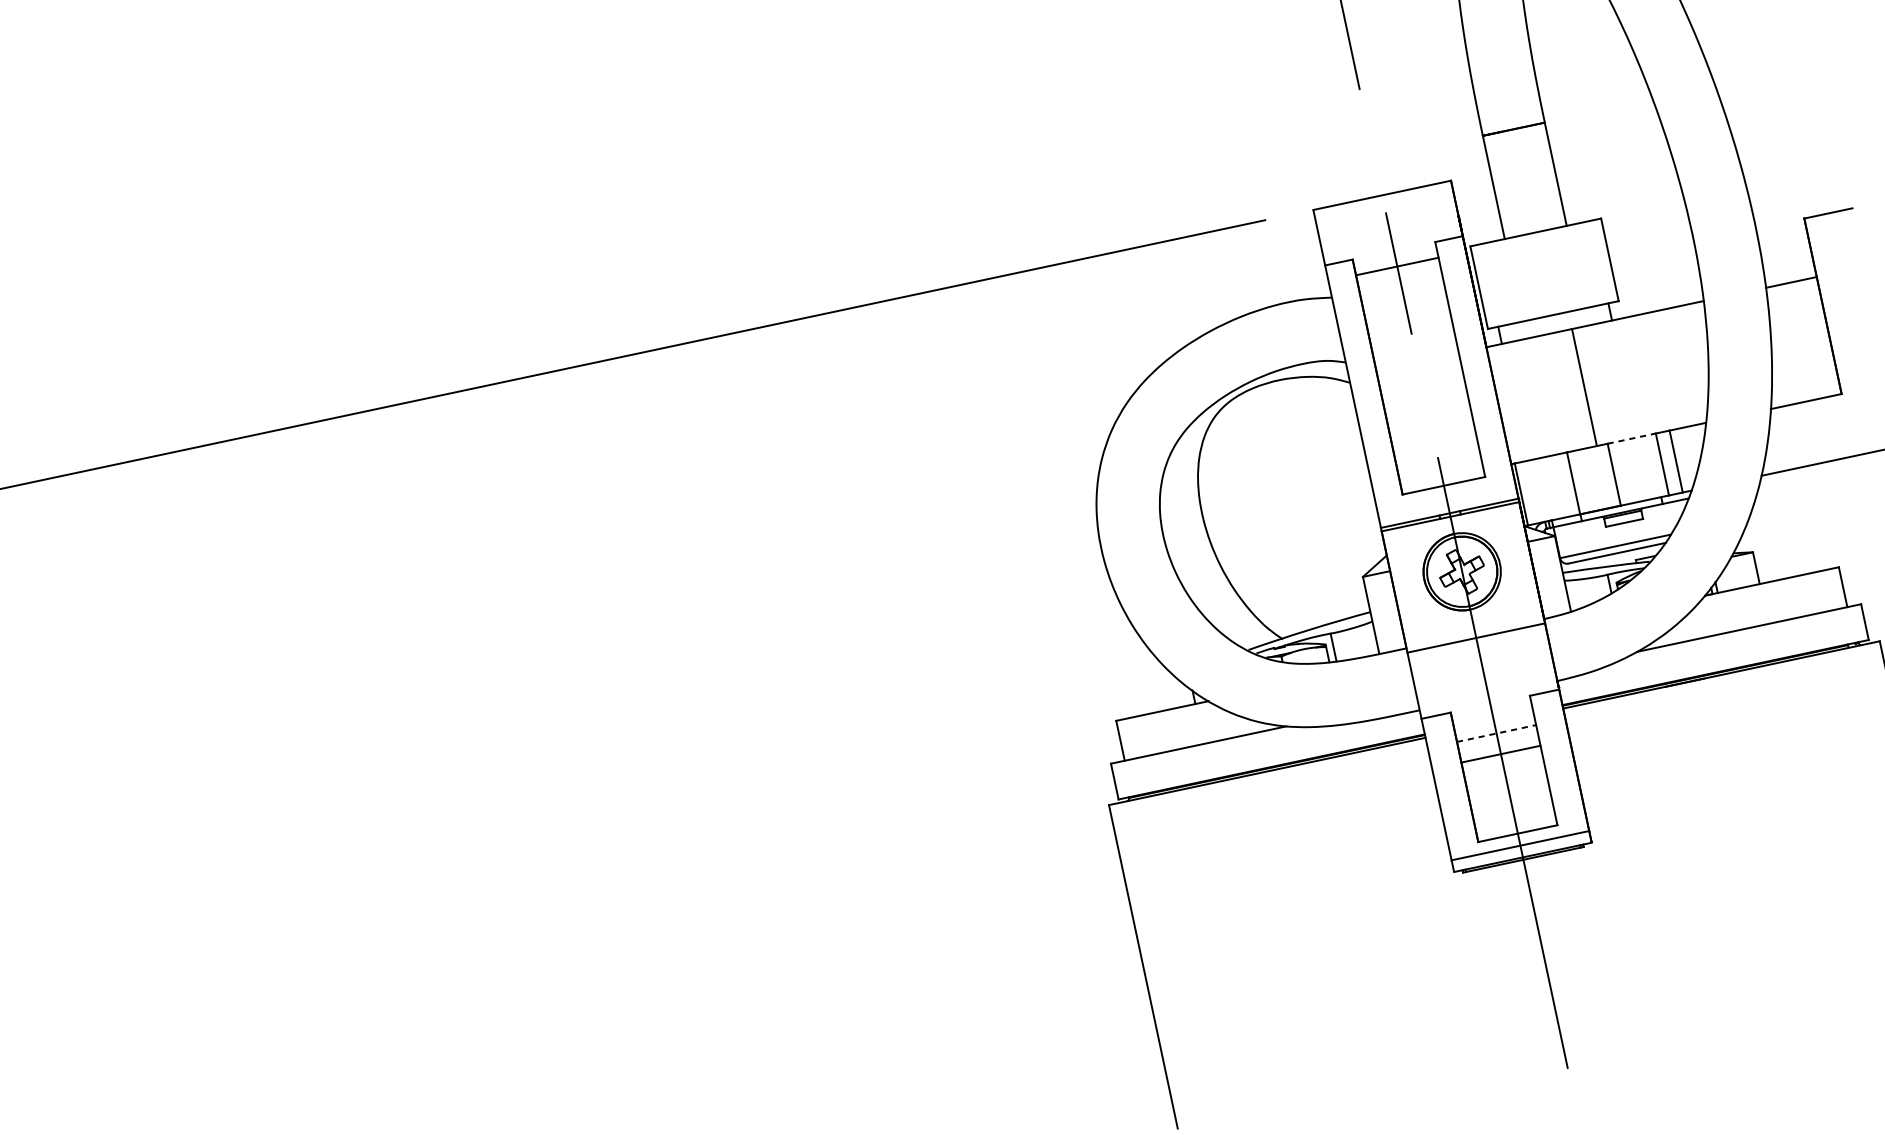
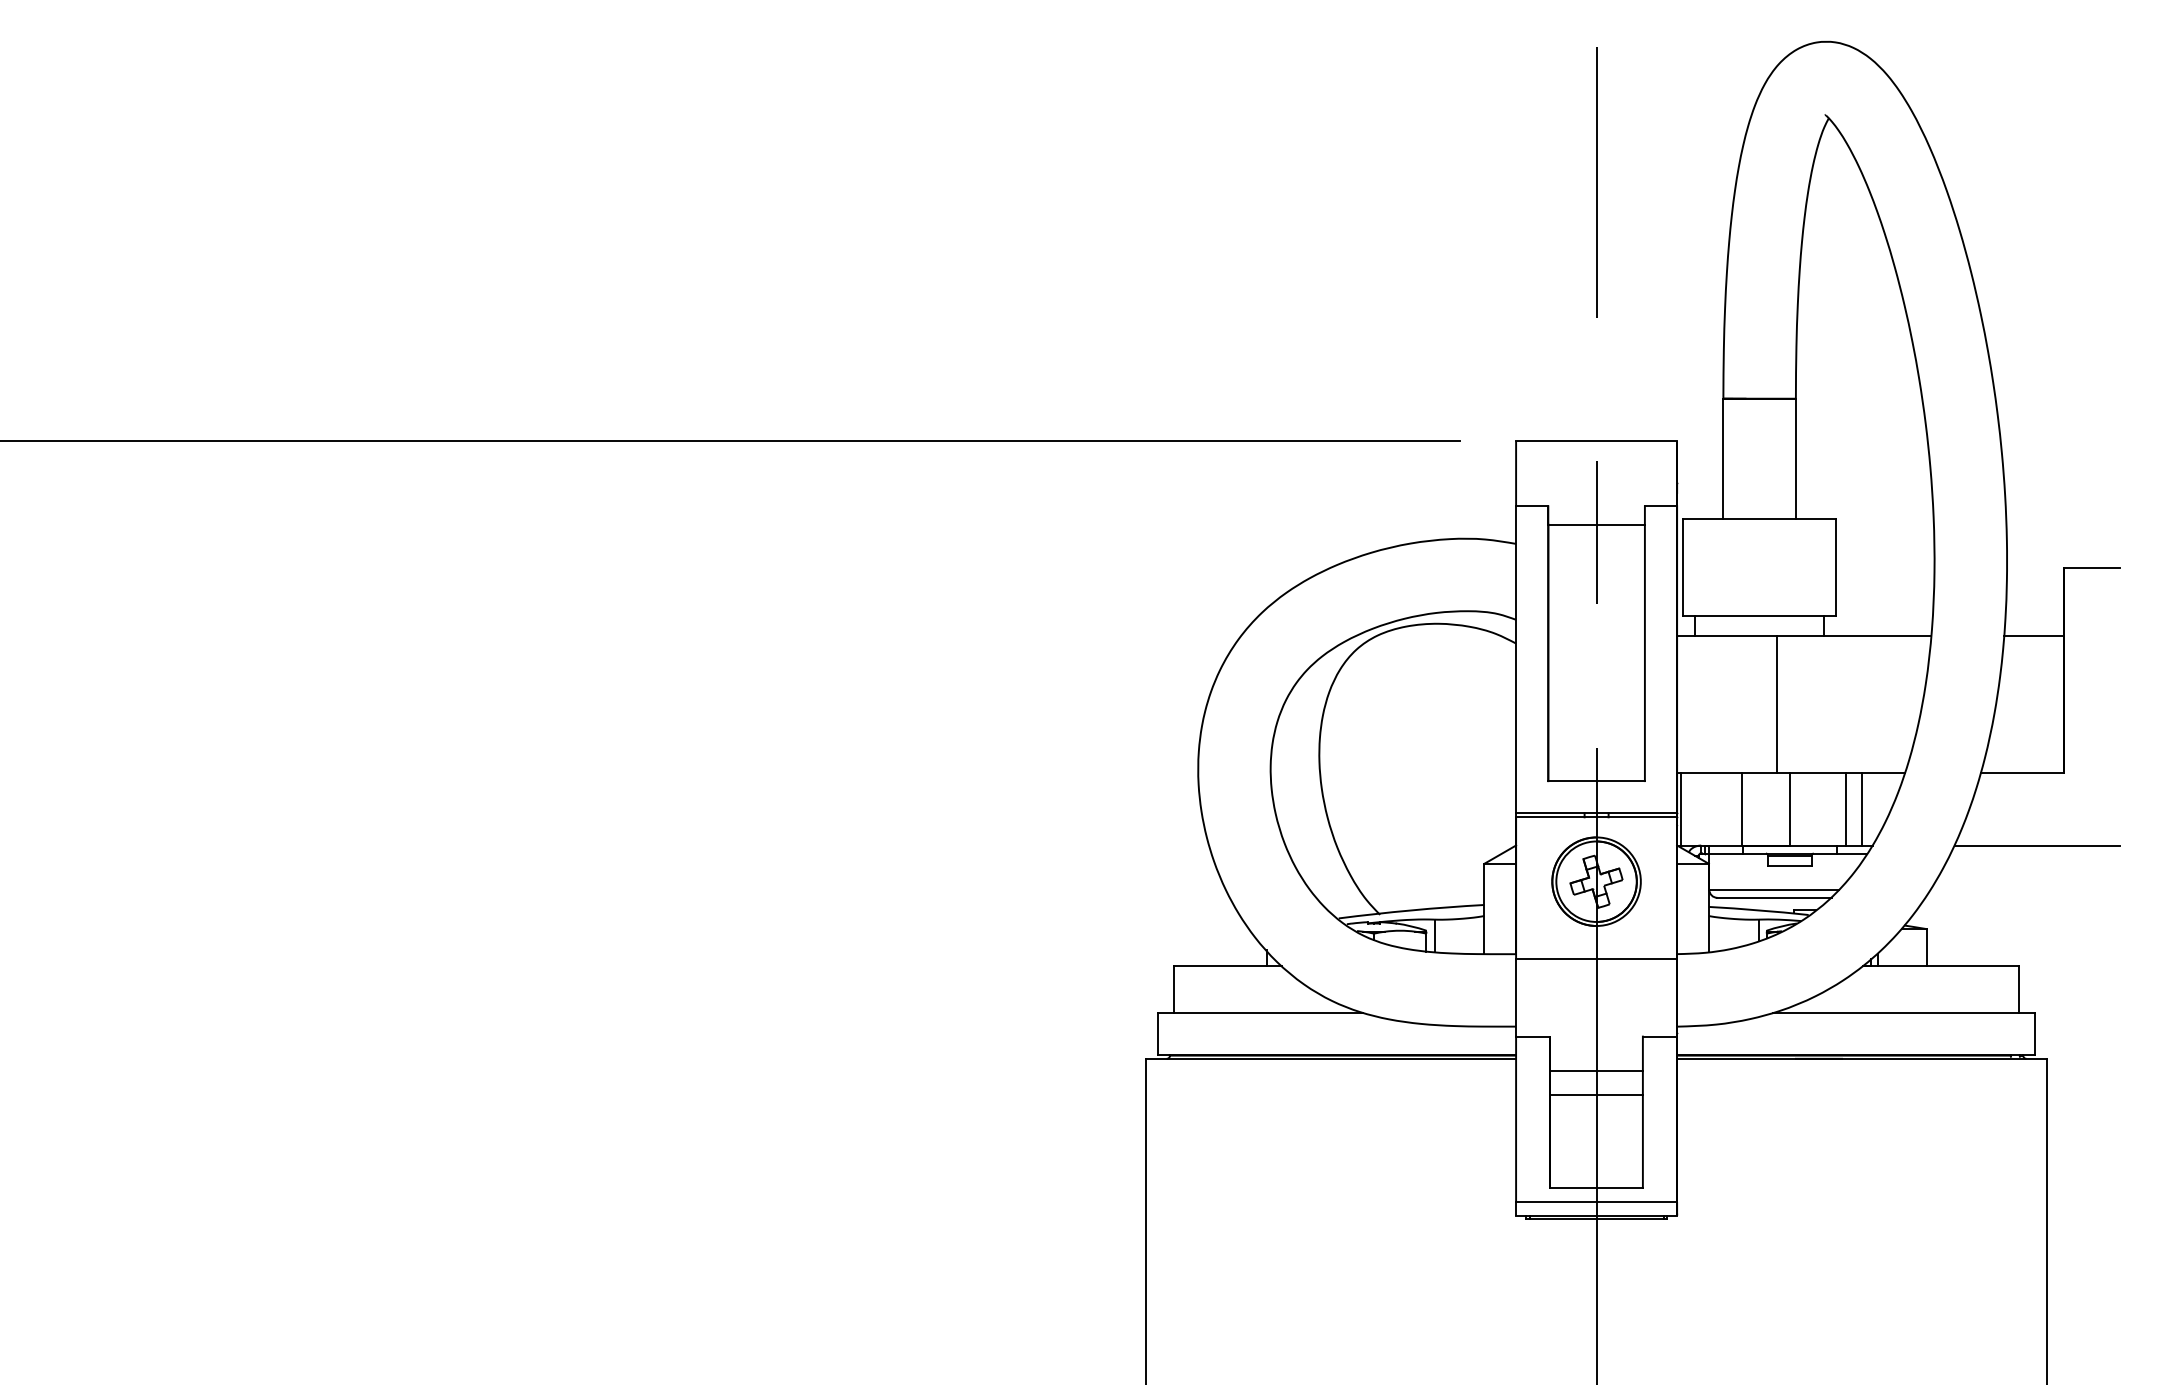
line: (1632, 438) -> (1818, 773), dashed -> solid
line: (1497, 733) -> (1597, 1070), dashed -> solid

